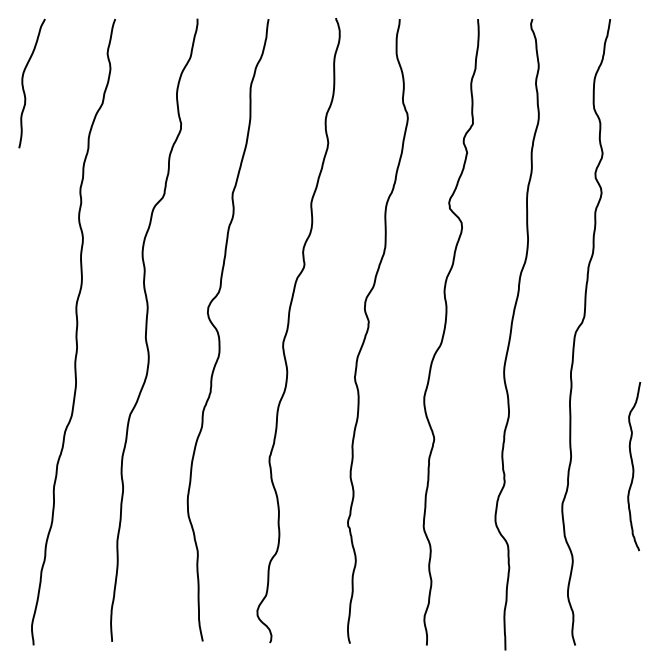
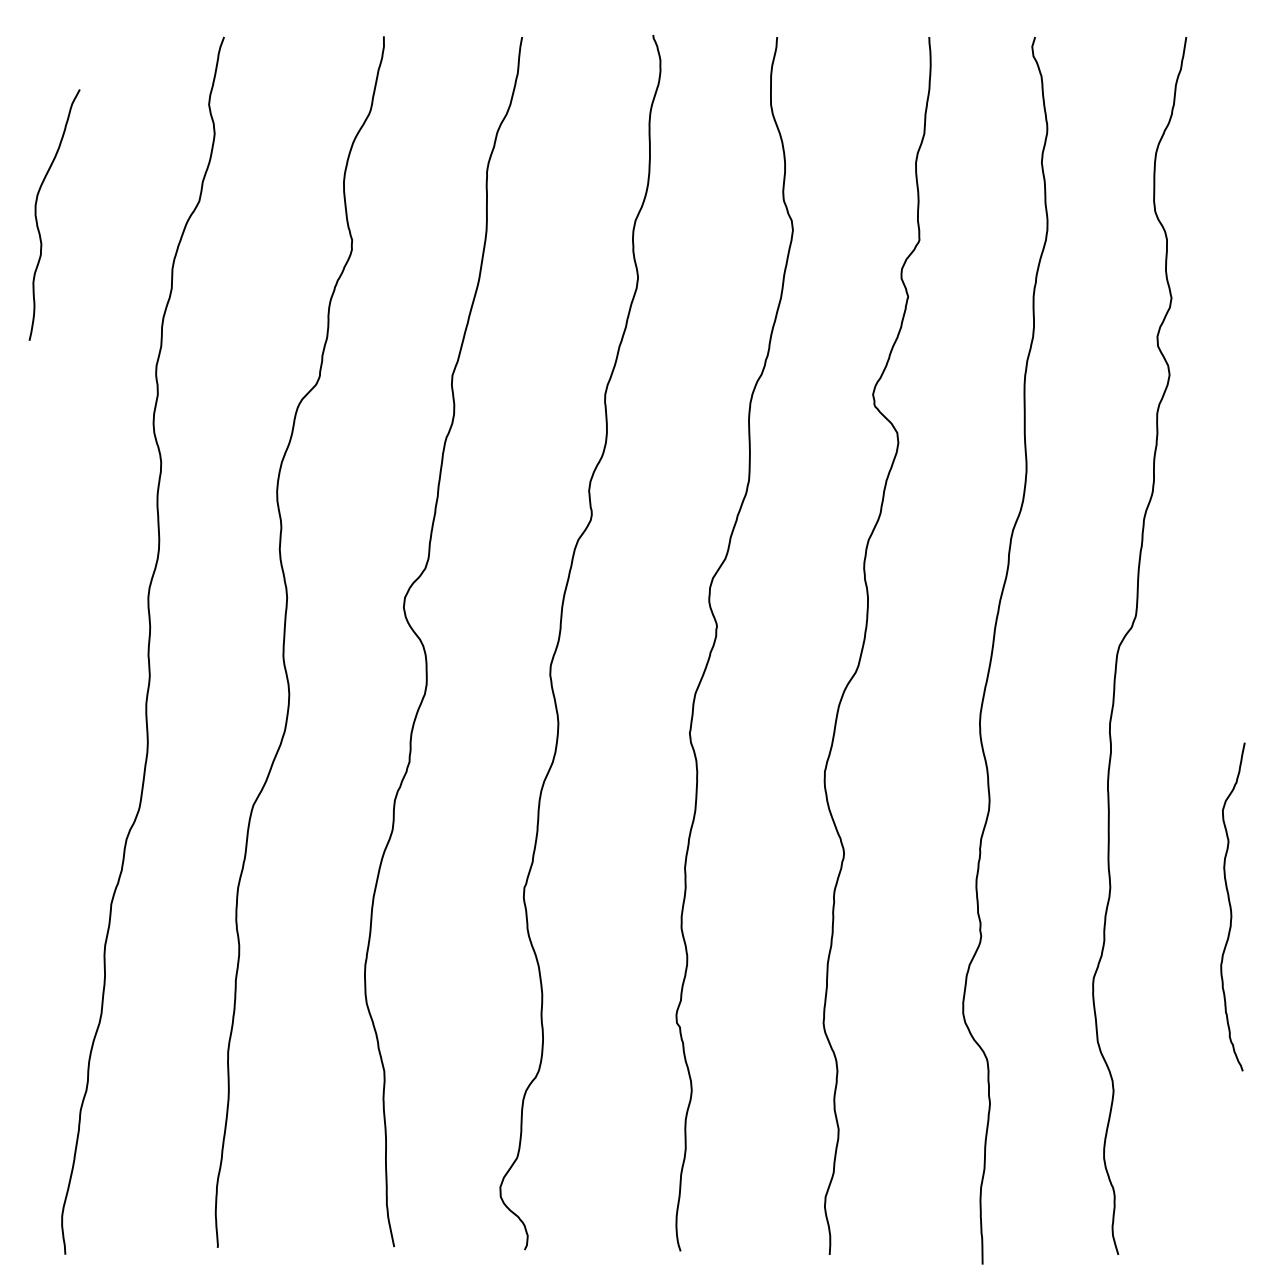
curve: (23, 83) -> (37, 214), moved

